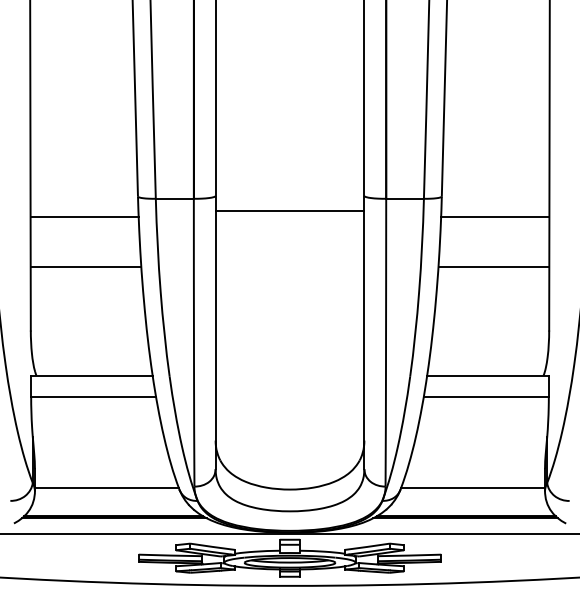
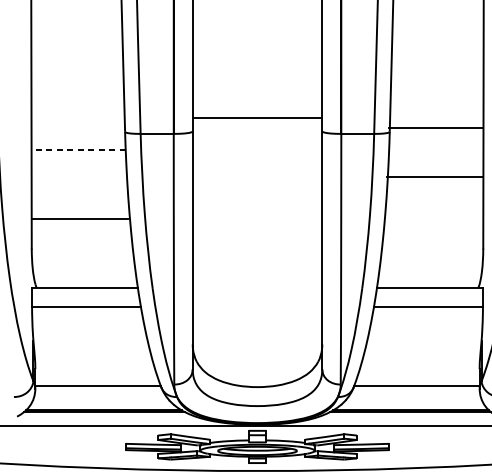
line: (289, 211) -> (257, 117), moved
line: (84, 216) -> (78, 149), solid -> dashed
line: (495, 216) -> (436, 127), moved
line: (85, 267) -> (79, 218), moved
line: (493, 267) -> (434, 177), moved

